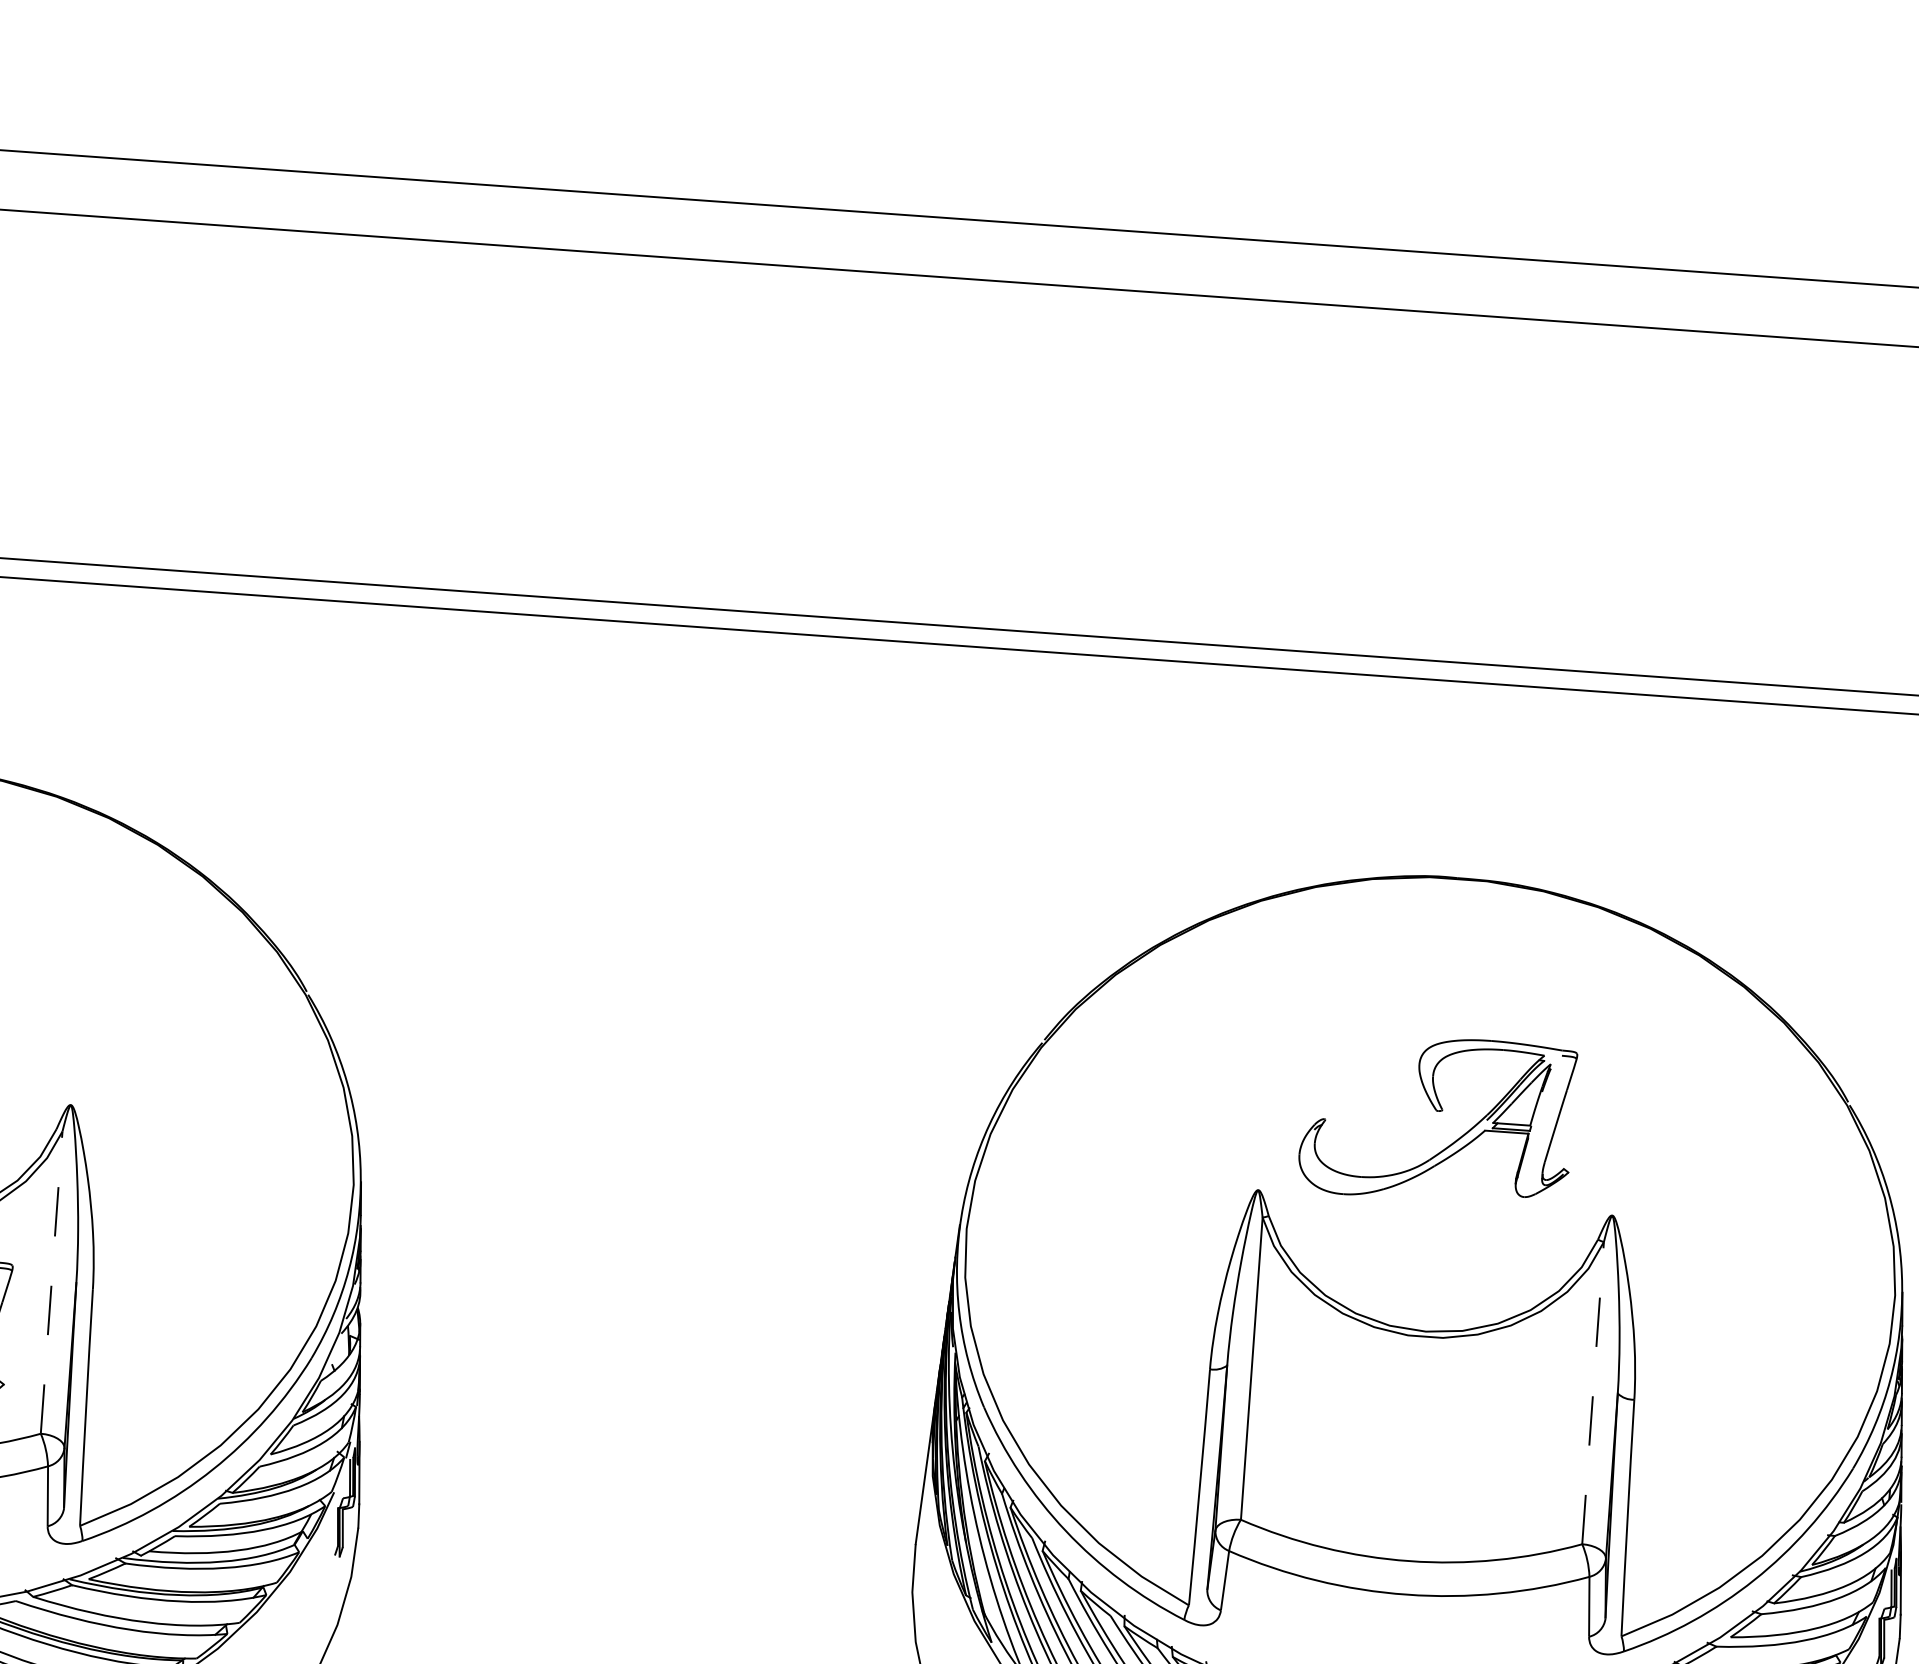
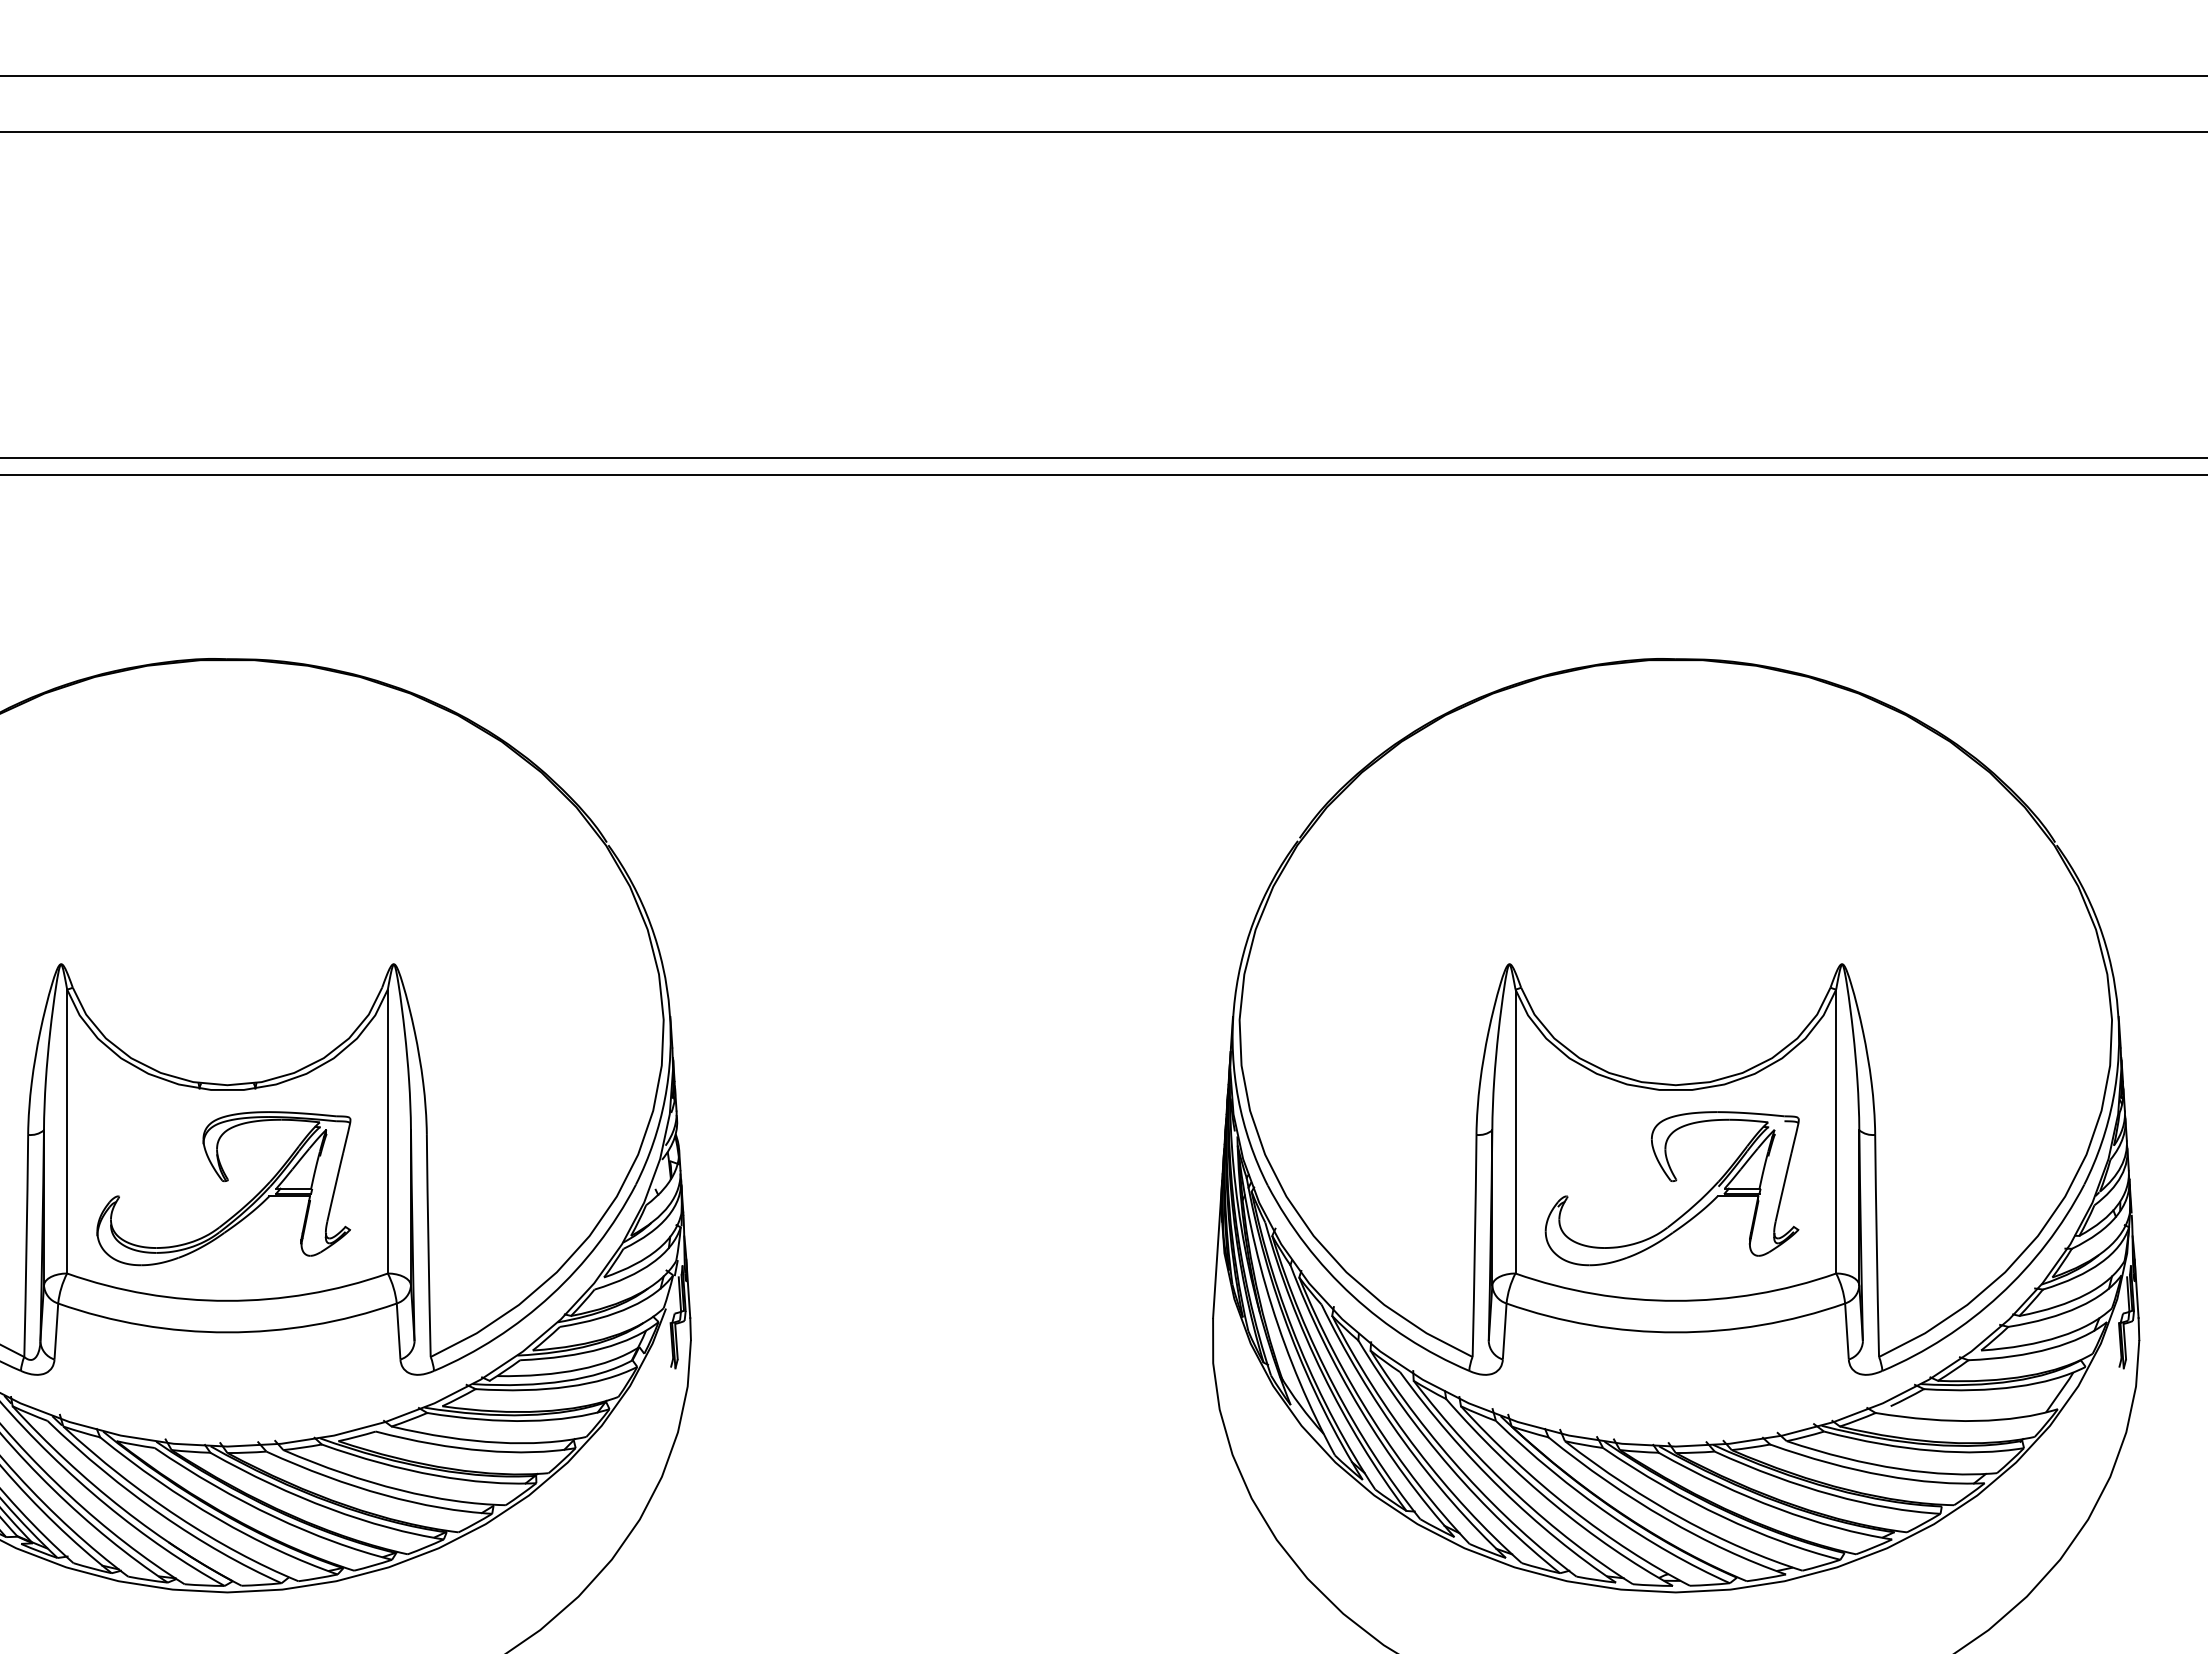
part: (1438, 1112) -> (1672, 1182), moved
line: (51, 1282) -> (387, 1131), dashed -> solid
line: (1593, 1393) -> (1836, 1131), dashed -> solid

